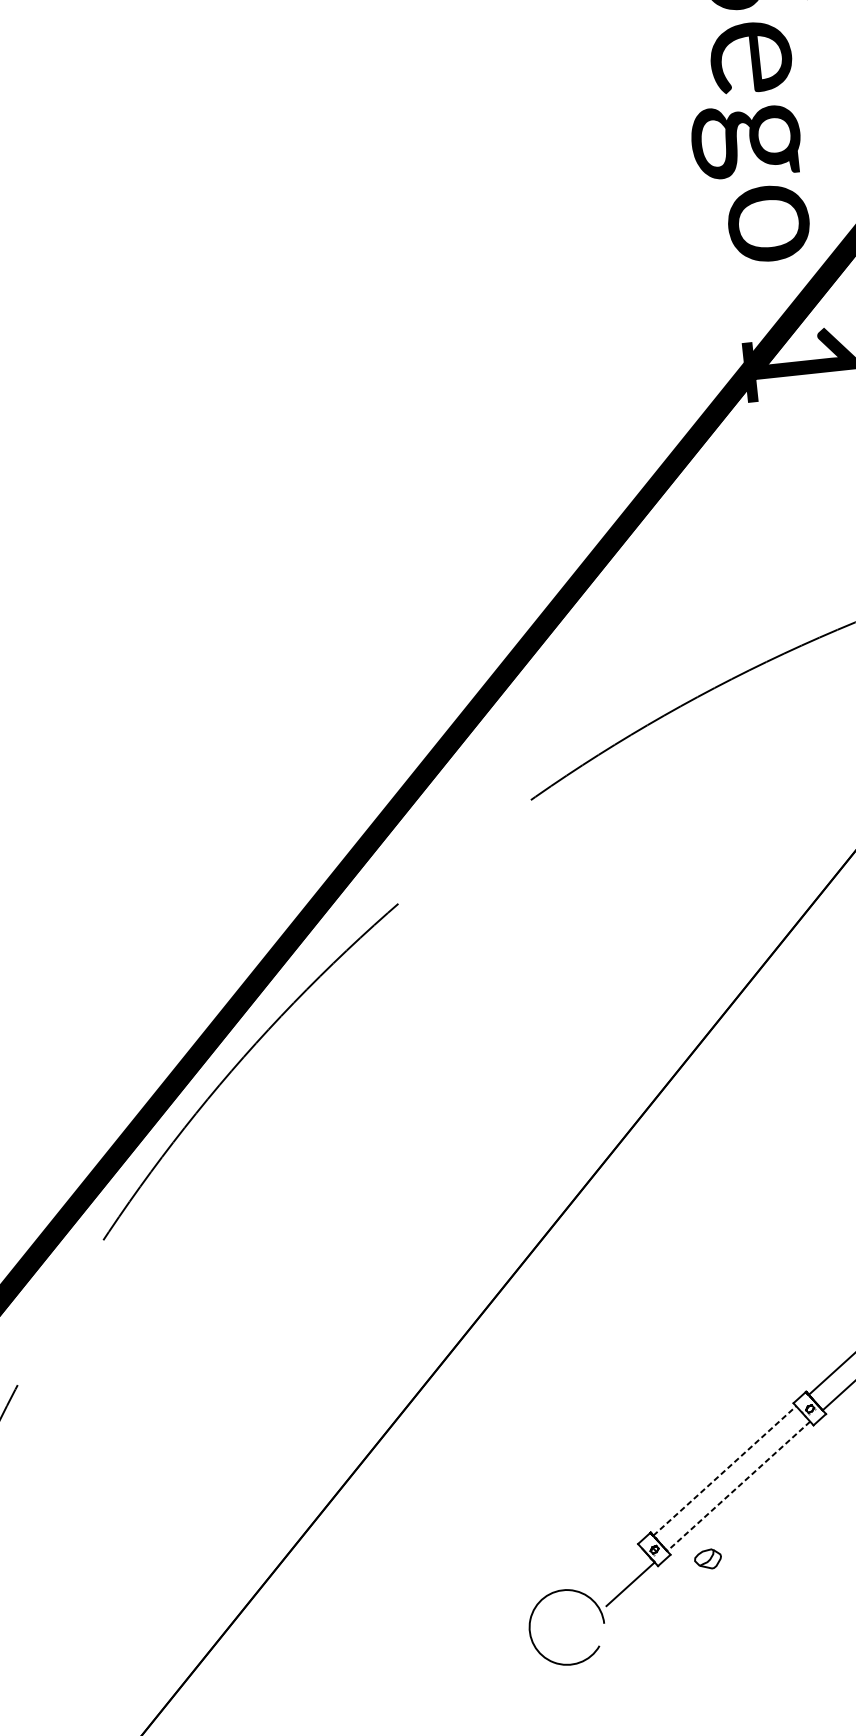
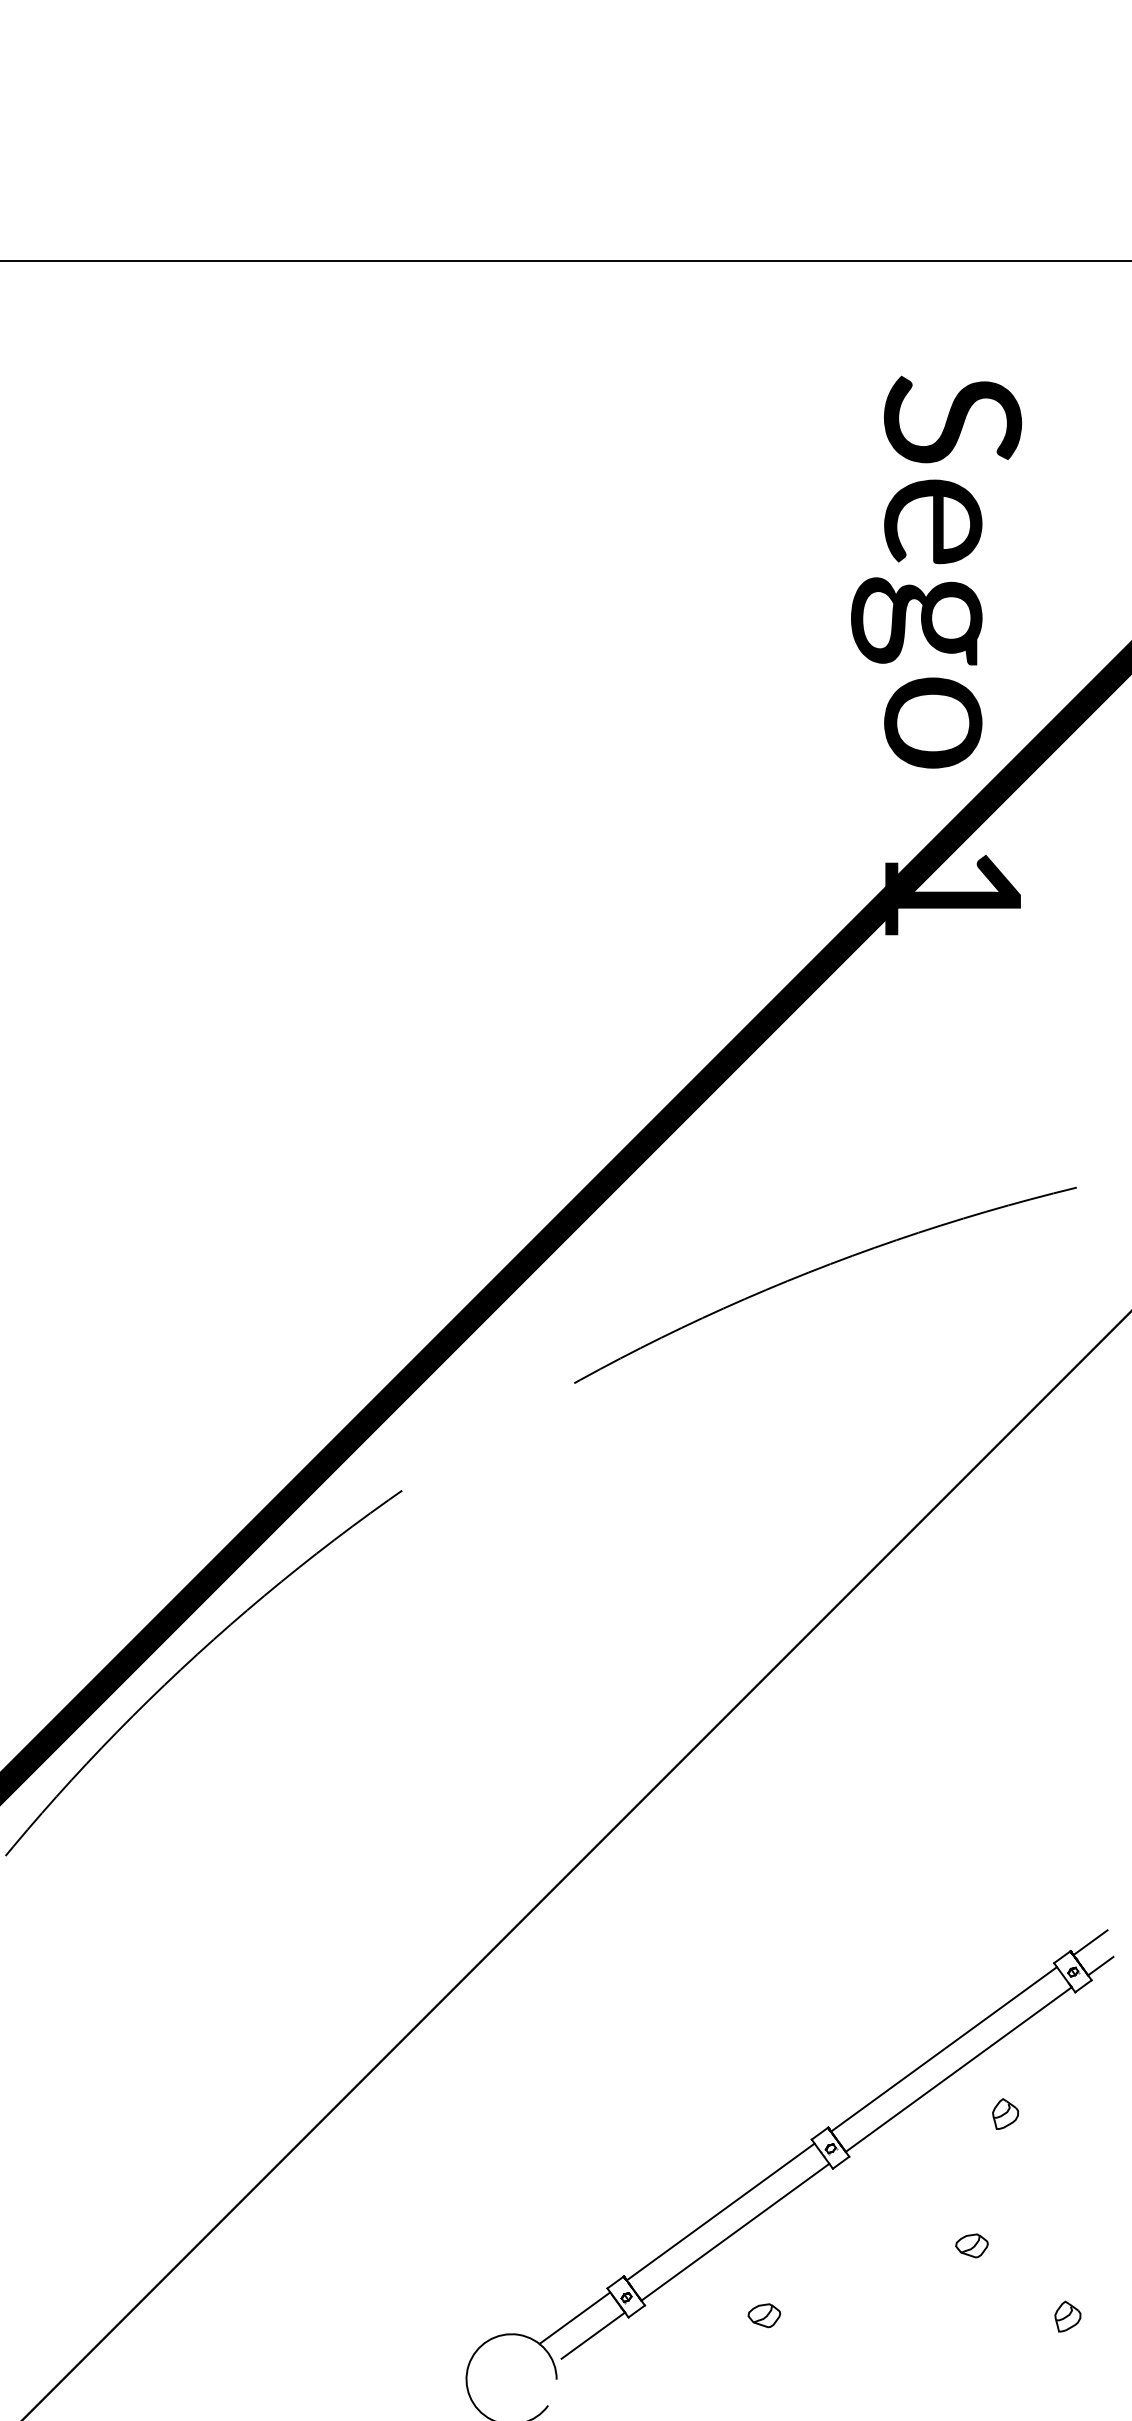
line: (725, 1470) -> (721, 2211), dashed -> solid
line: (738, 1486) -> (735, 2232), dashed -> solid
part: (708, 1559) -> (764, 2315), moved
line: (613, 1570) -> (574, 2317), added

